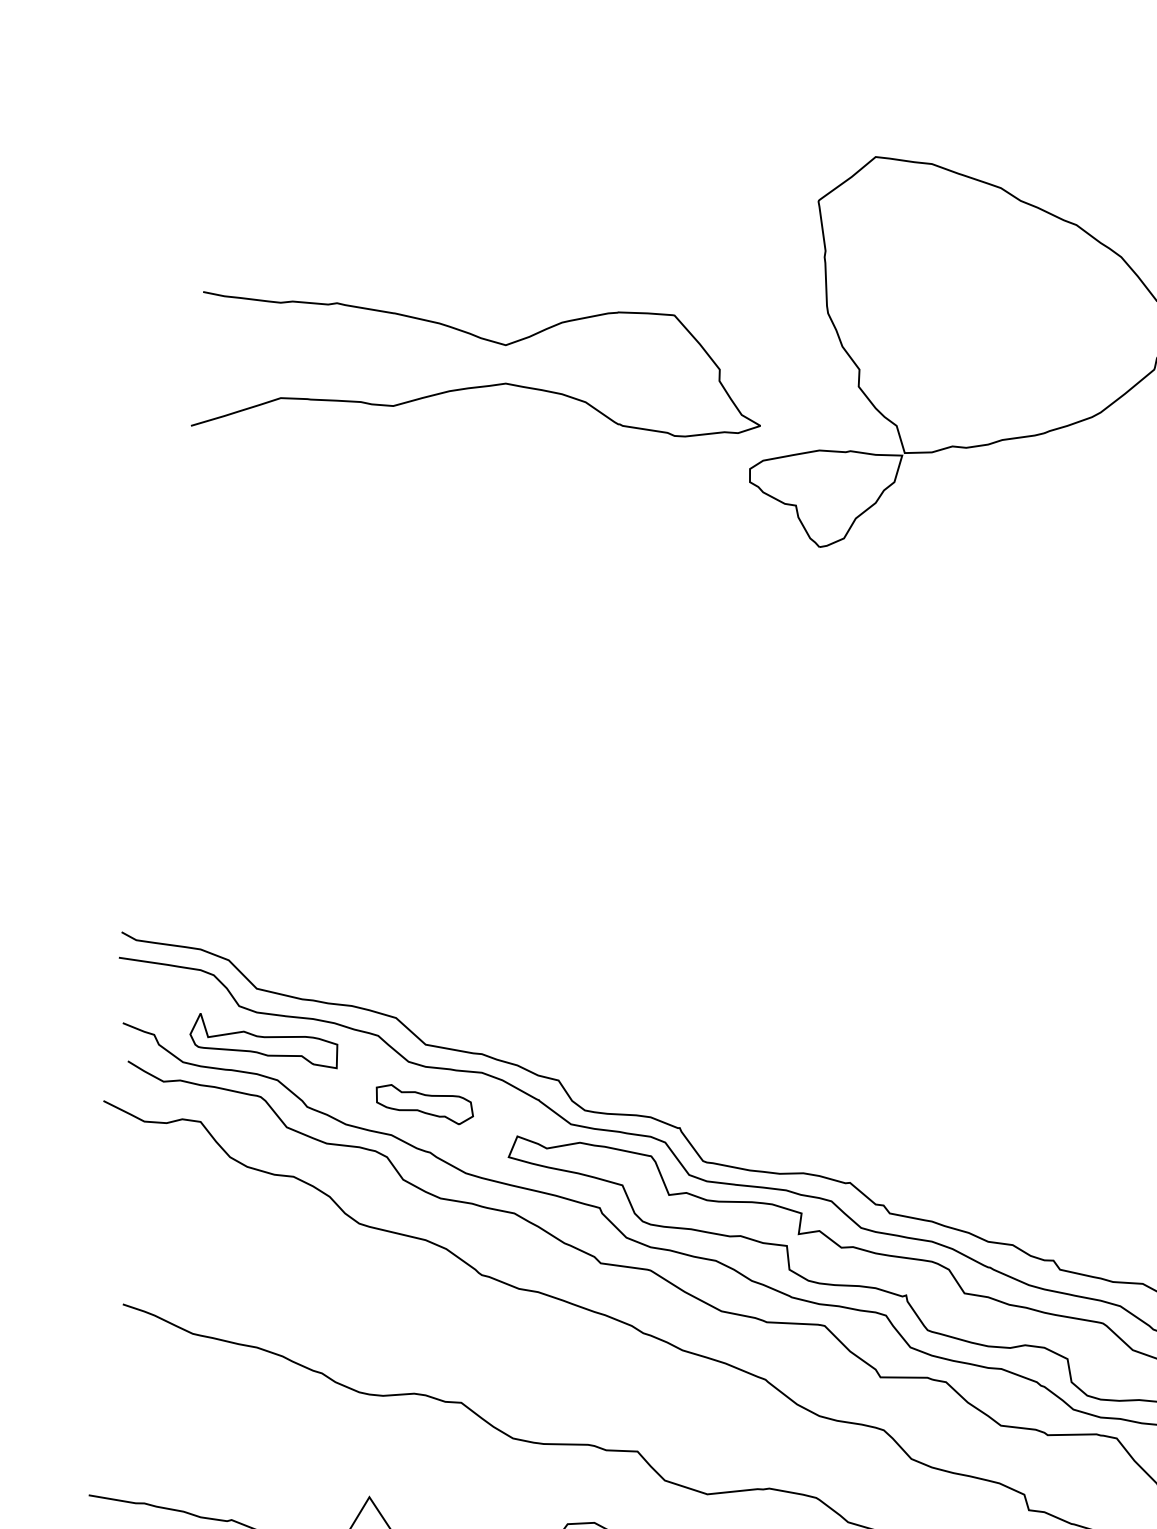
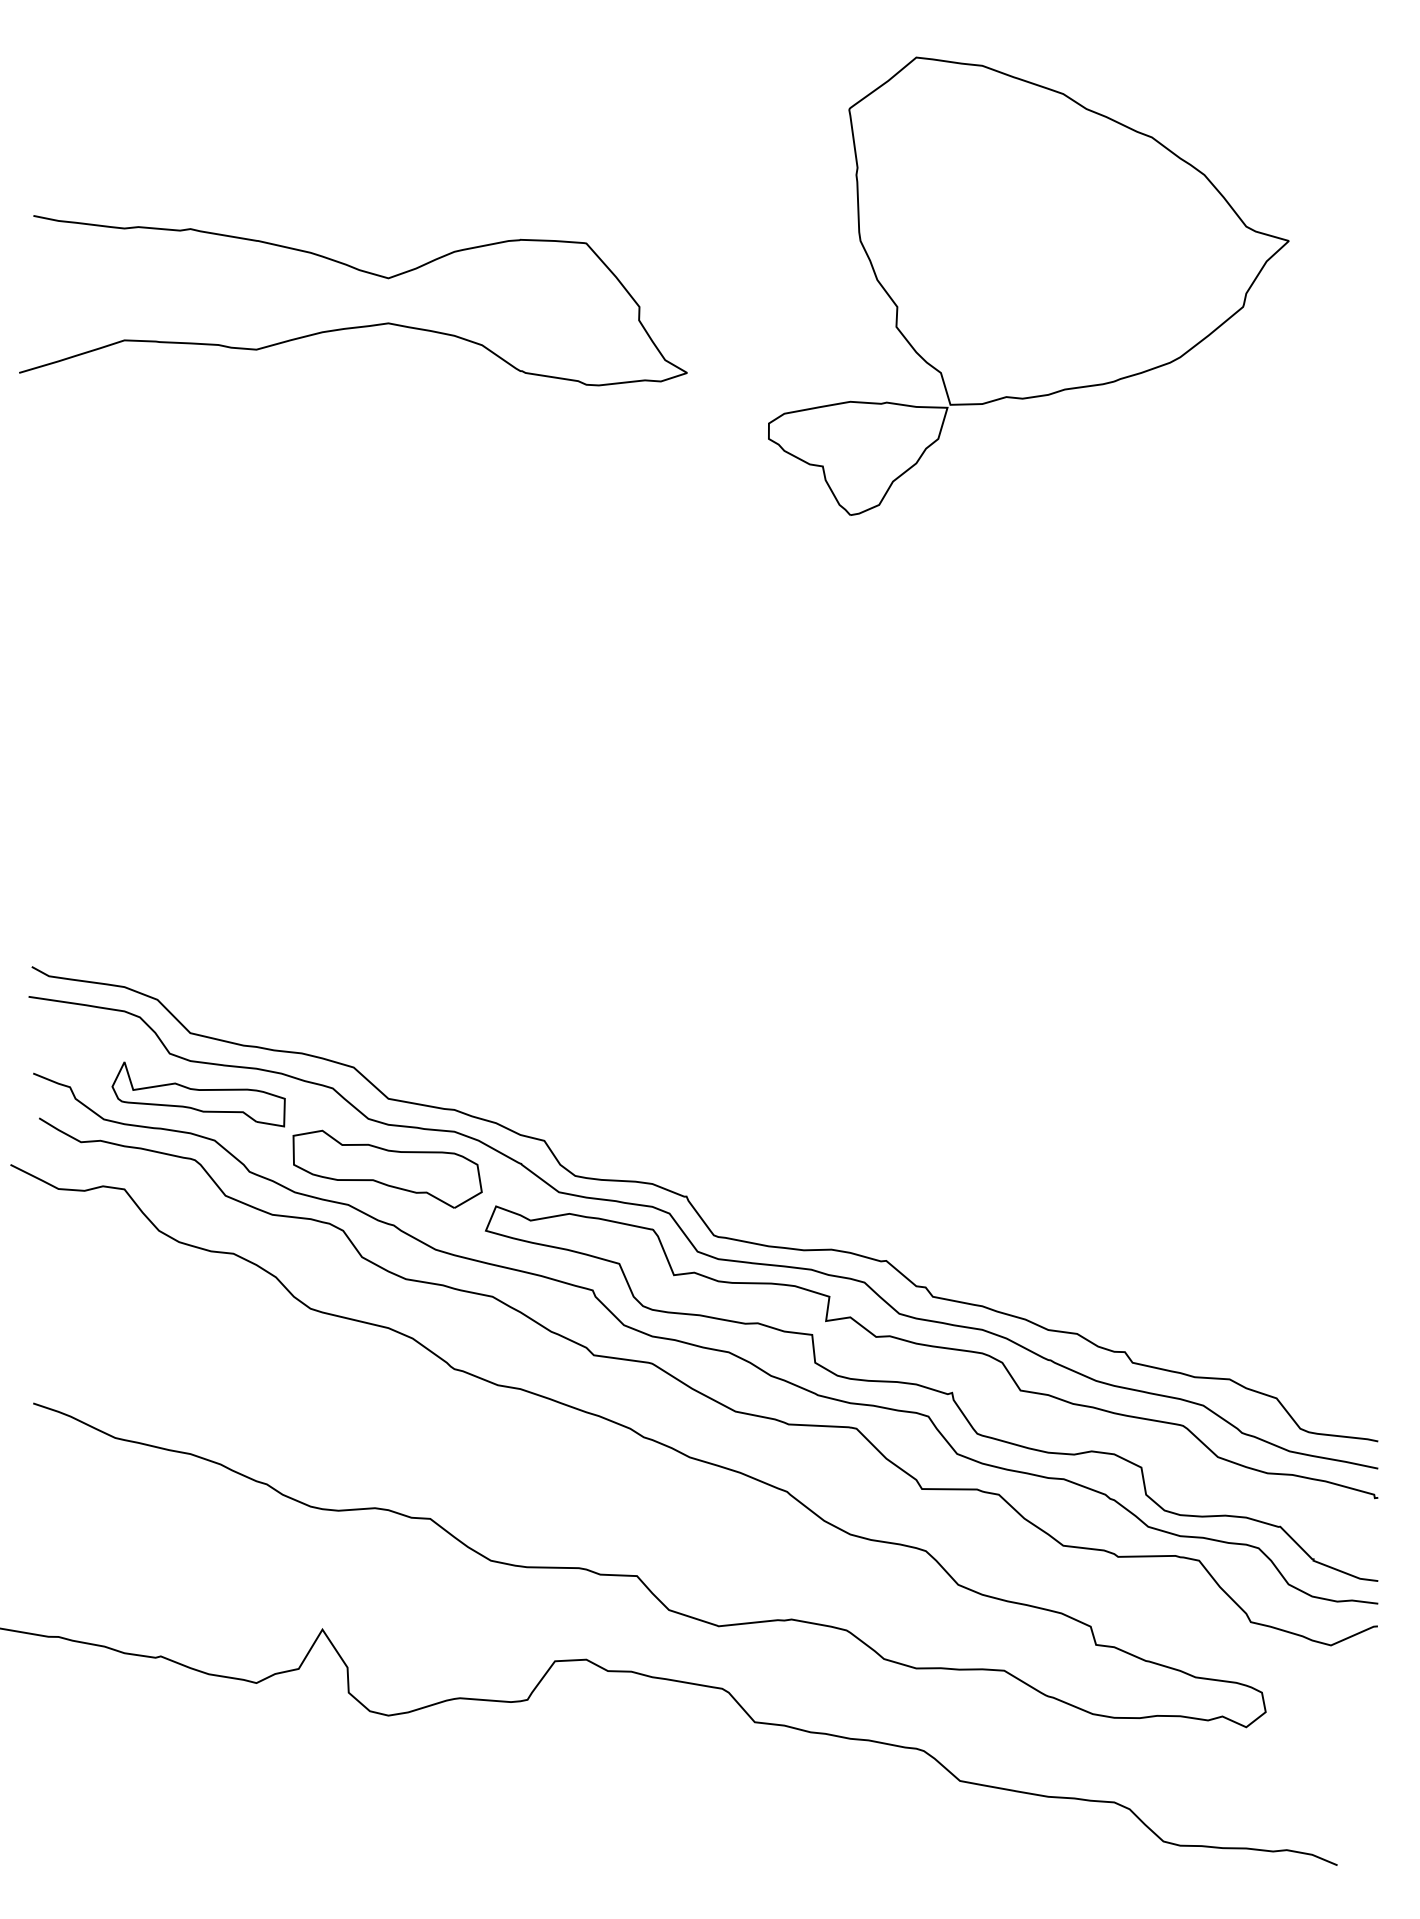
curve: (476, 386) -> (354, 326), moved
part: (424, 1104) -> (387, 1168), size x1.67

